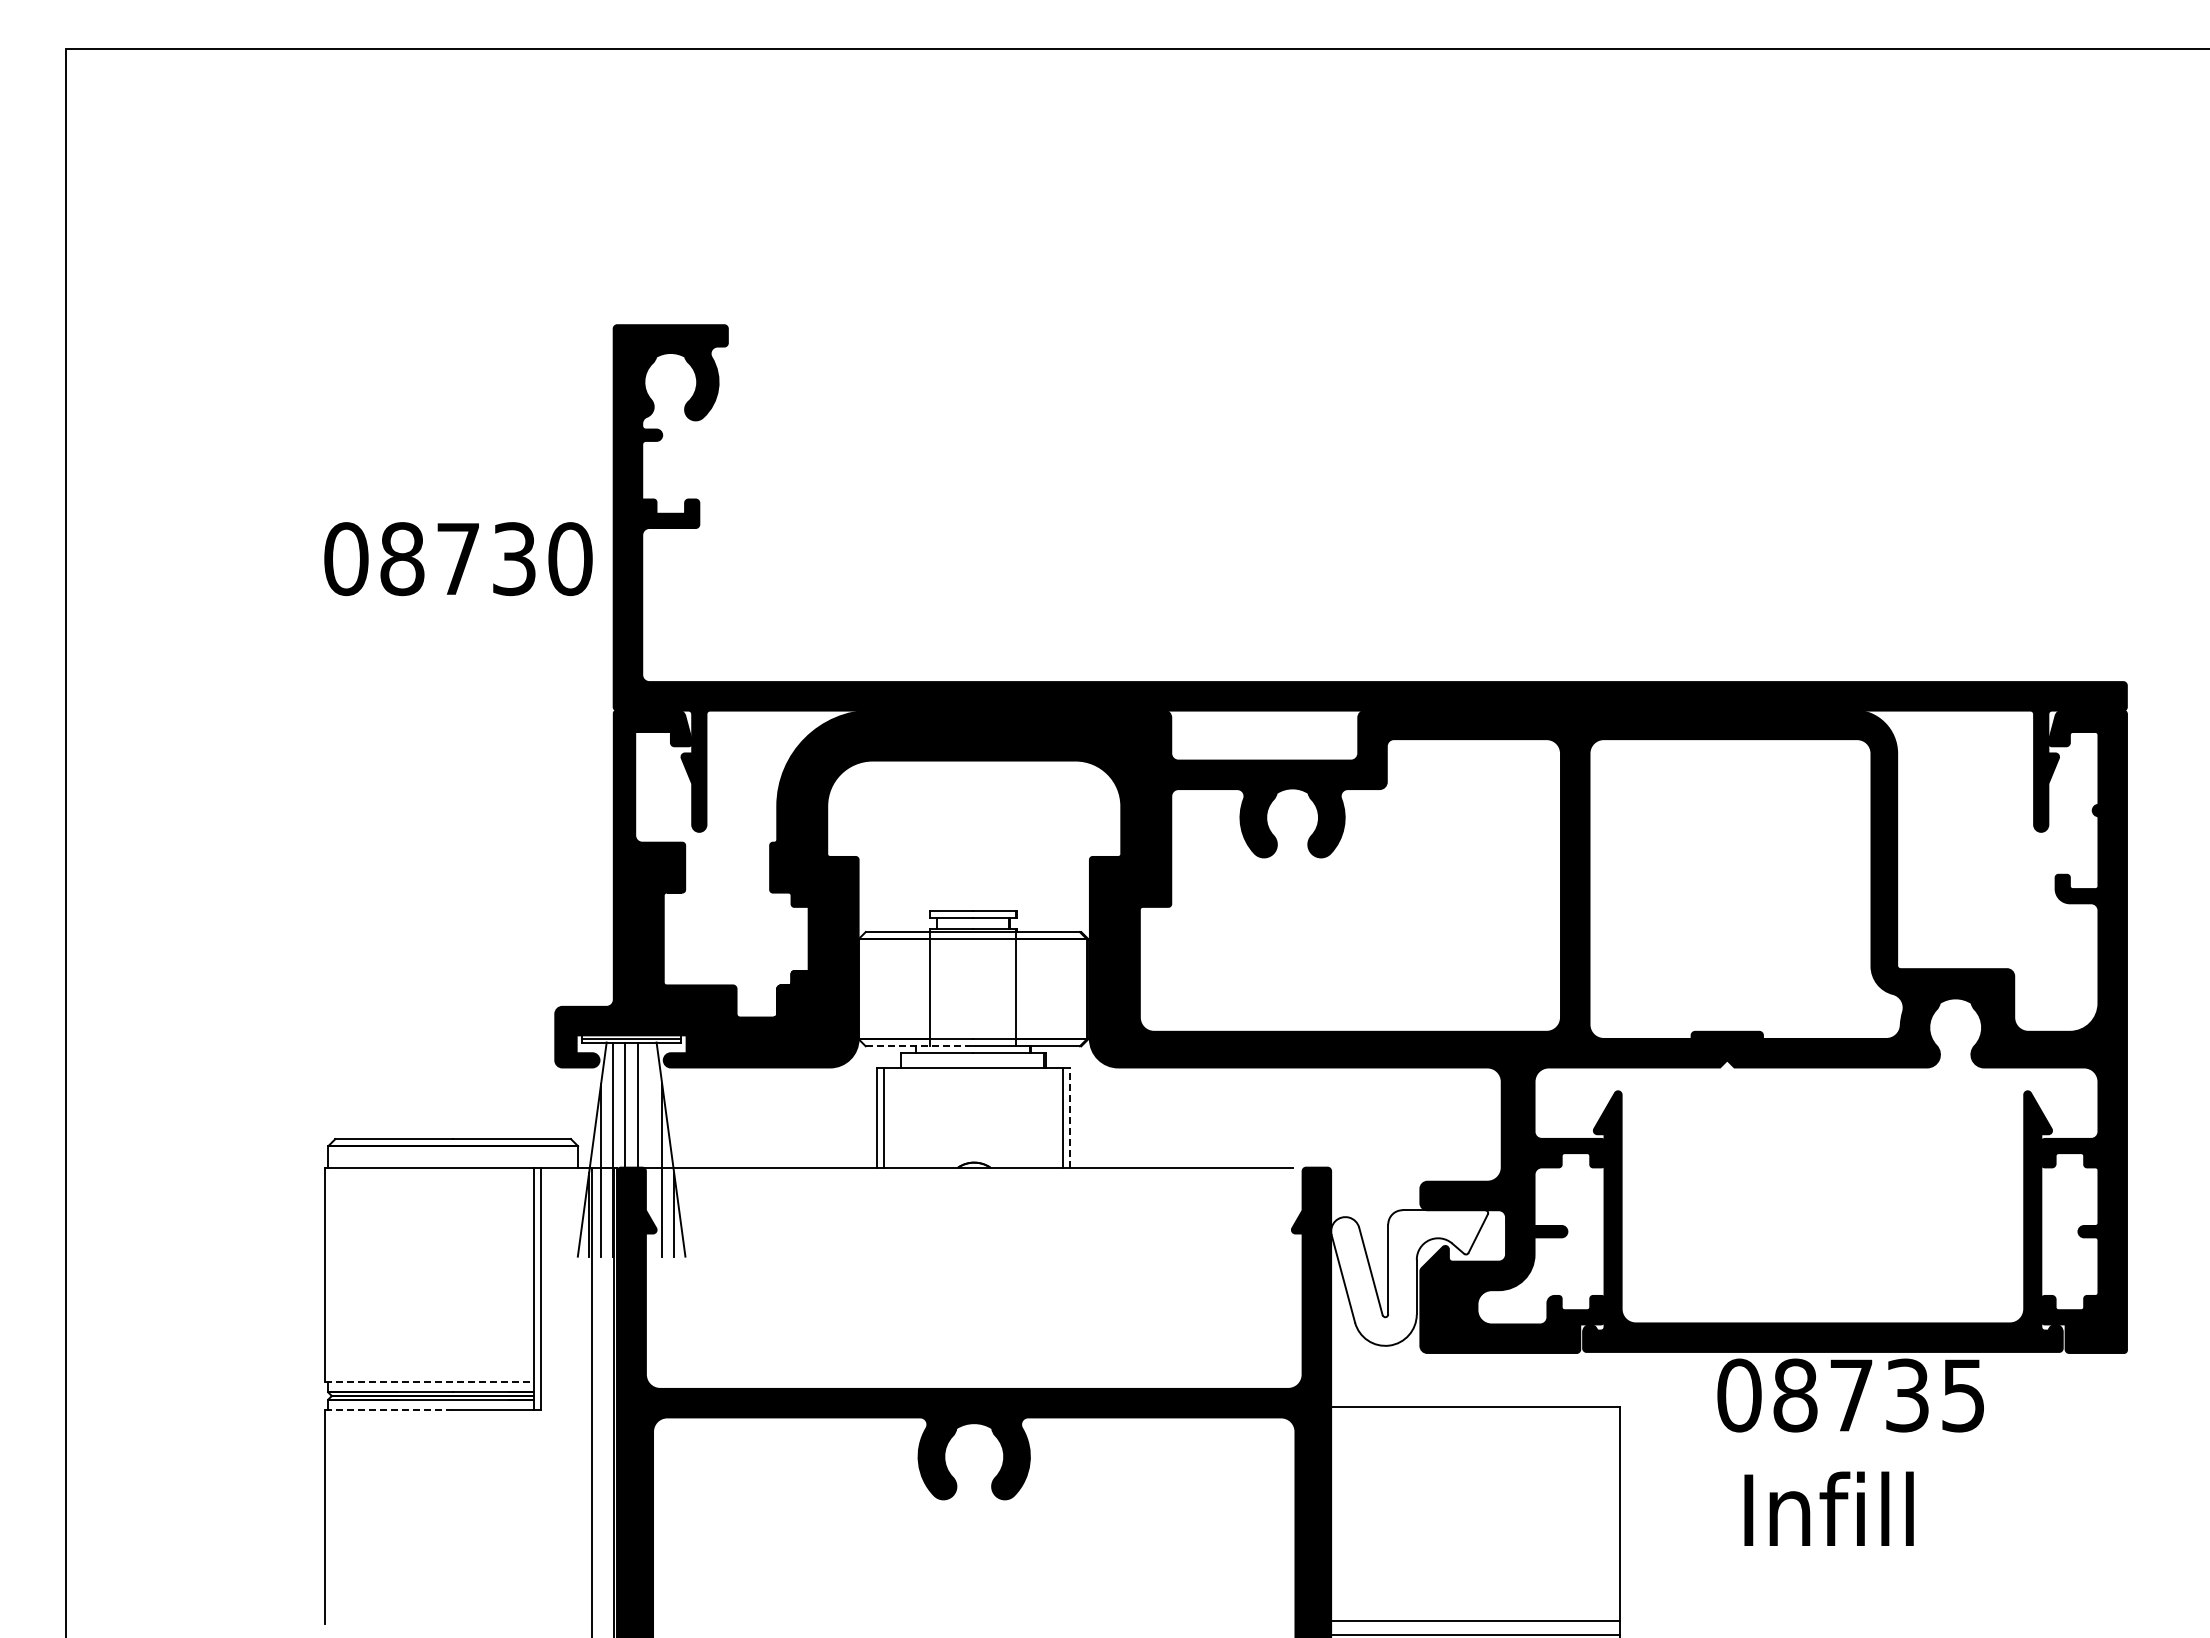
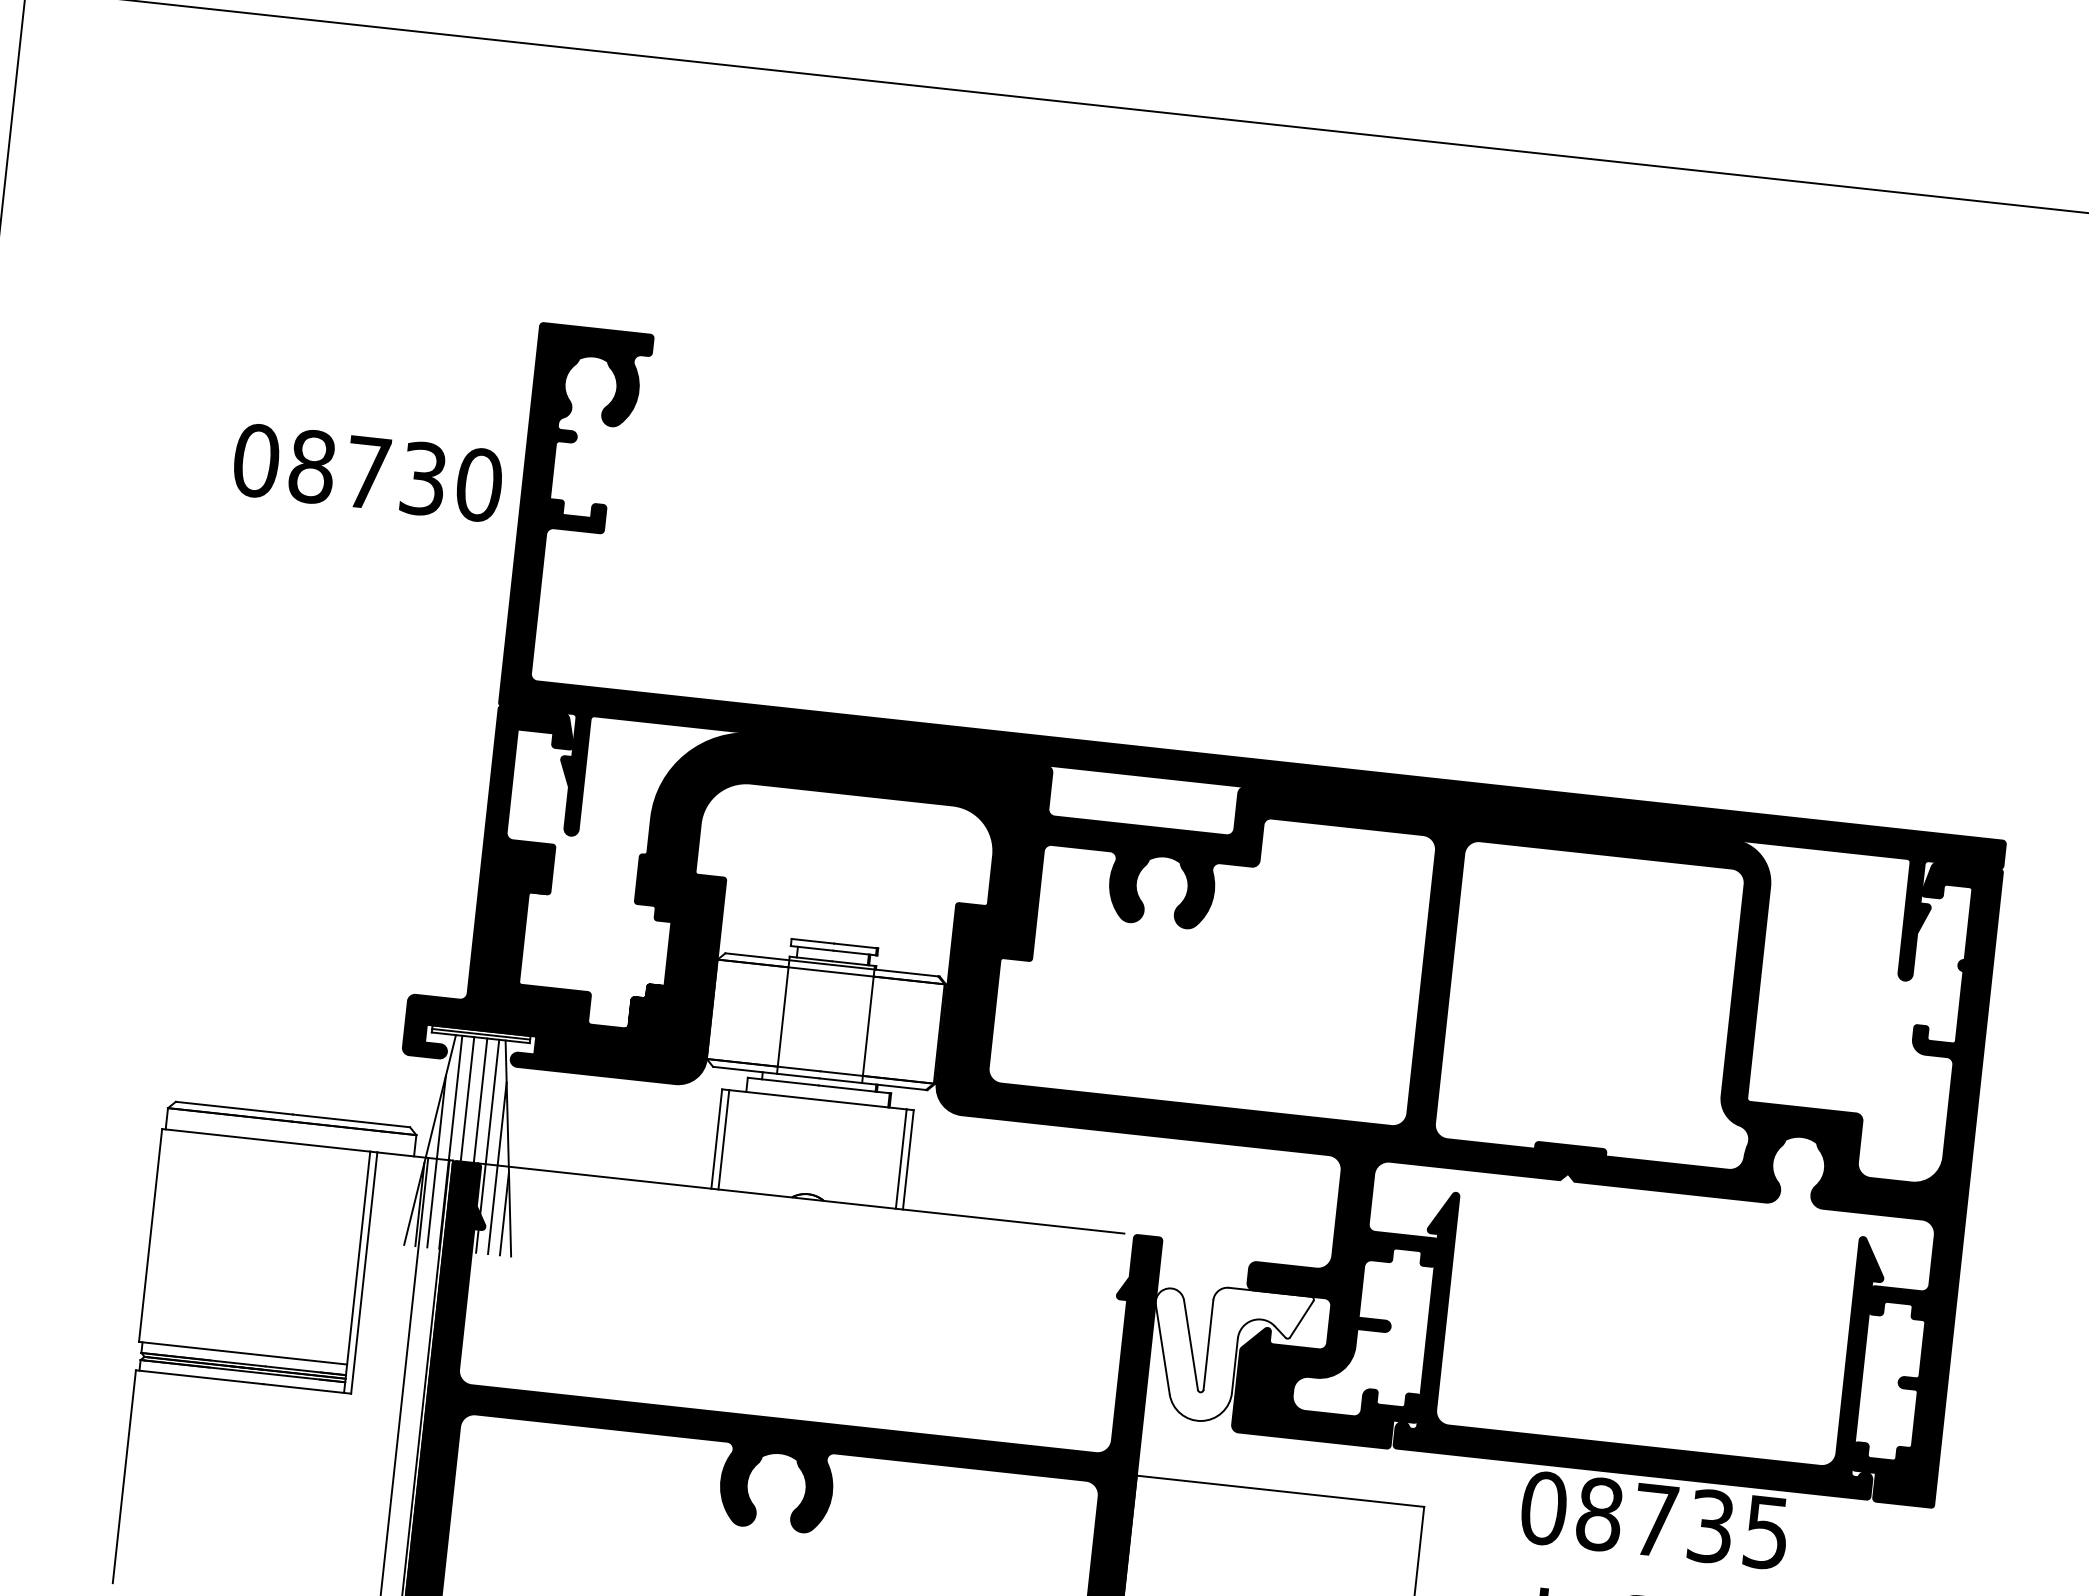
text: (458, 559) -> (367, 473), moved
line: (919, 1046) -> (766, 1072), dashed -> solid
line: (1069, 1117) -> (907, 1159), dashed -> solid
line: (650, 1149) -> (487, 1146), added
line: (429, 1381) -> (243, 1352), dashed -> solid
line: (389, 1410) -> (200, 1377), dashed -> solid

